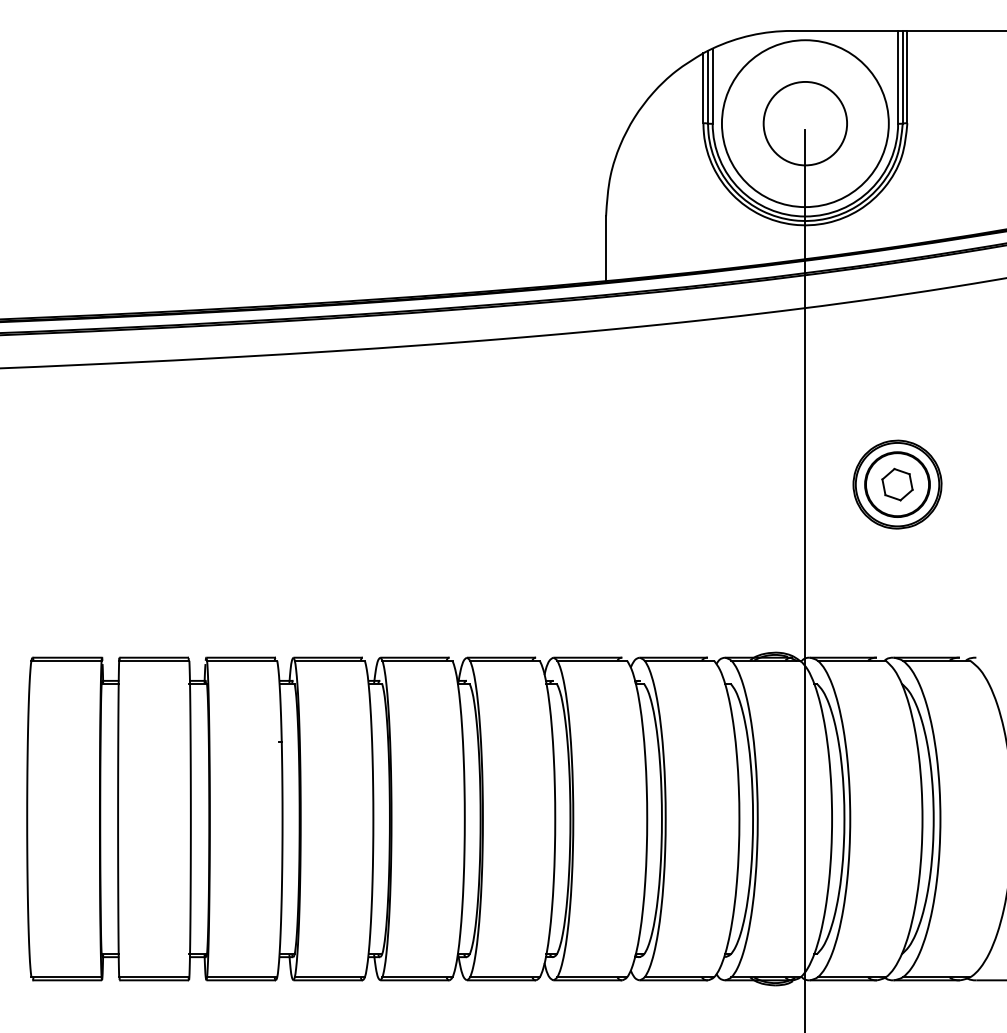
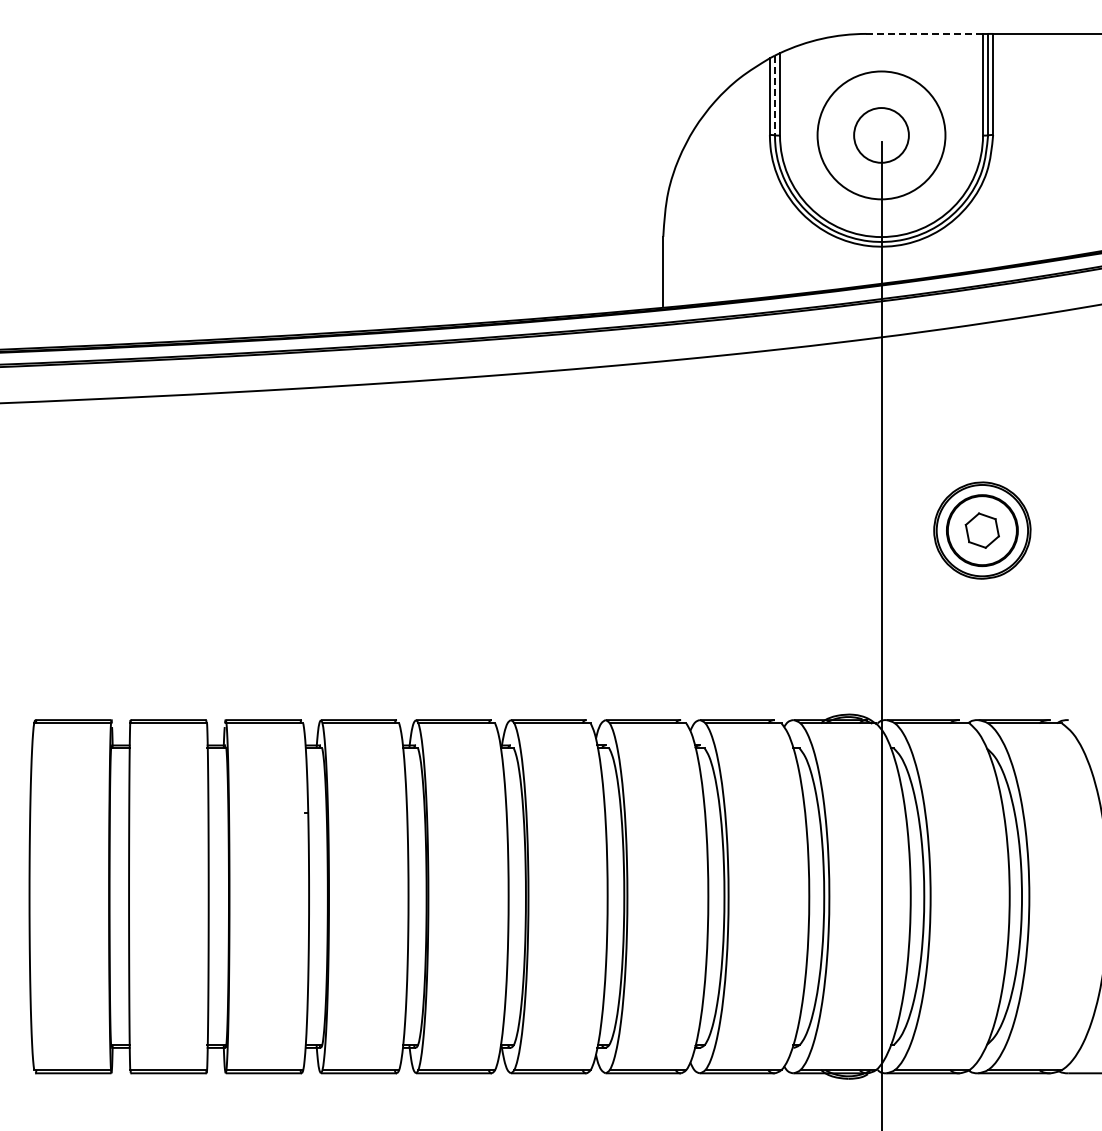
line: (845, 30) -> (925, 33), solid -> dashed
line: (707, 87) -> (774, 95), solid -> dashed
circle: (805, 123) -> (881, 135), size x0.6
circle: (805, 123) -> (881, 135), size x0.7

